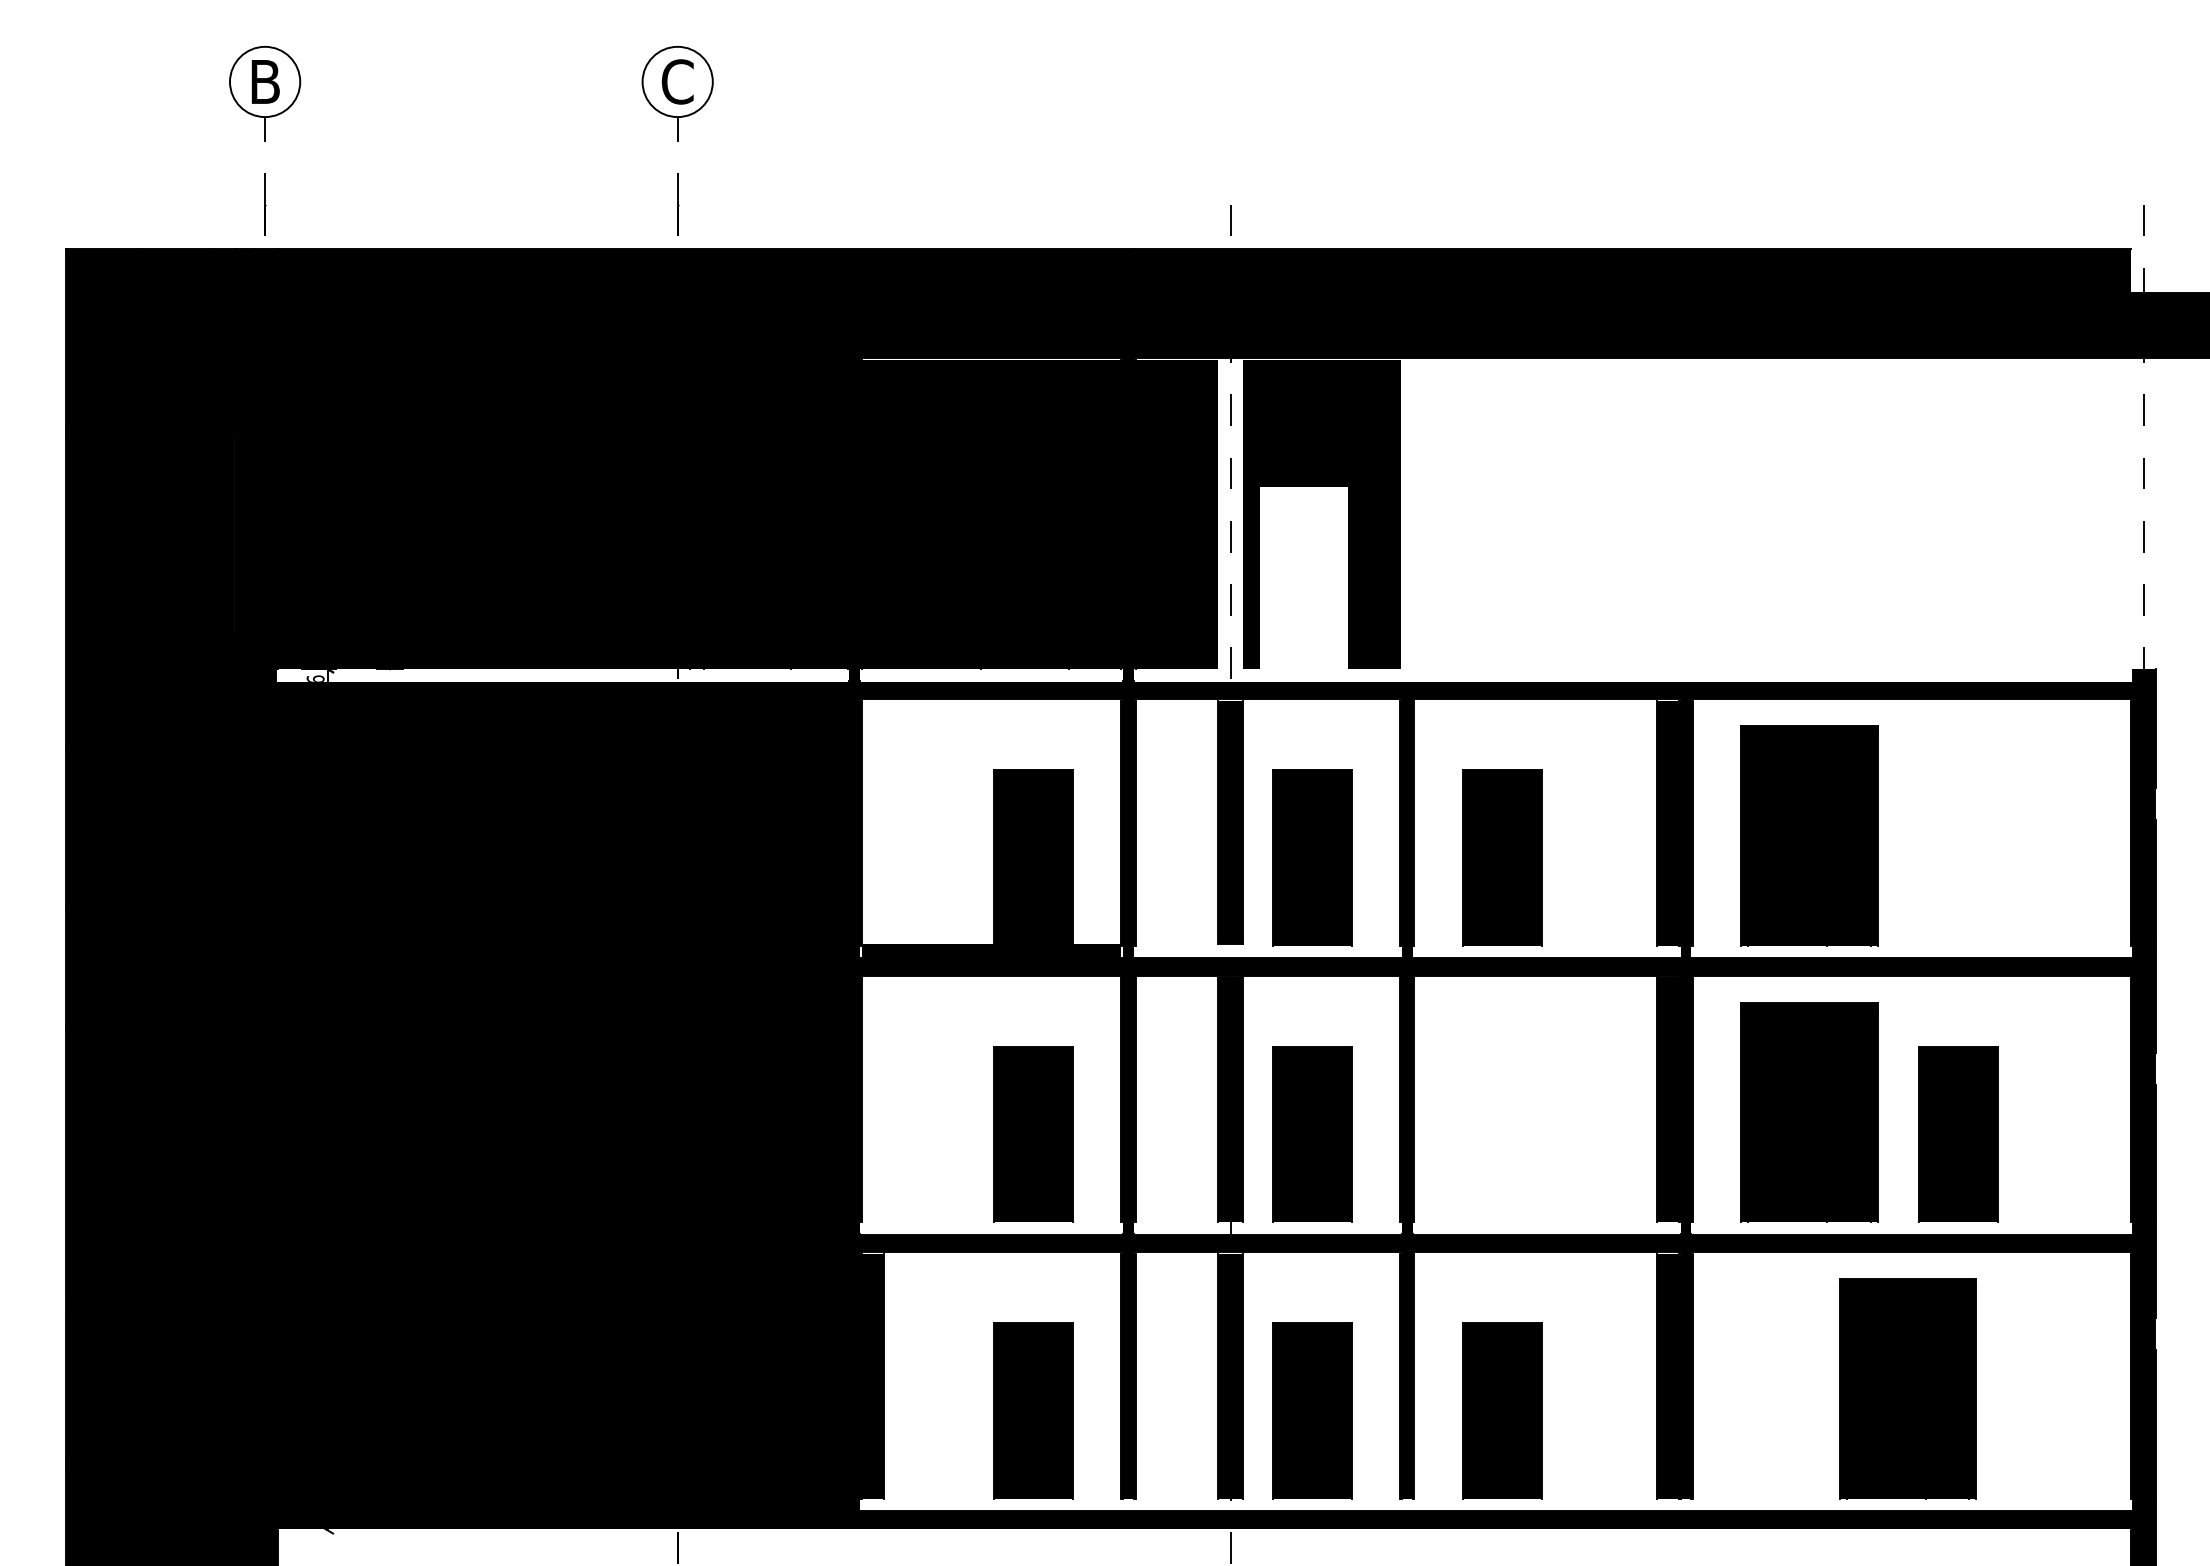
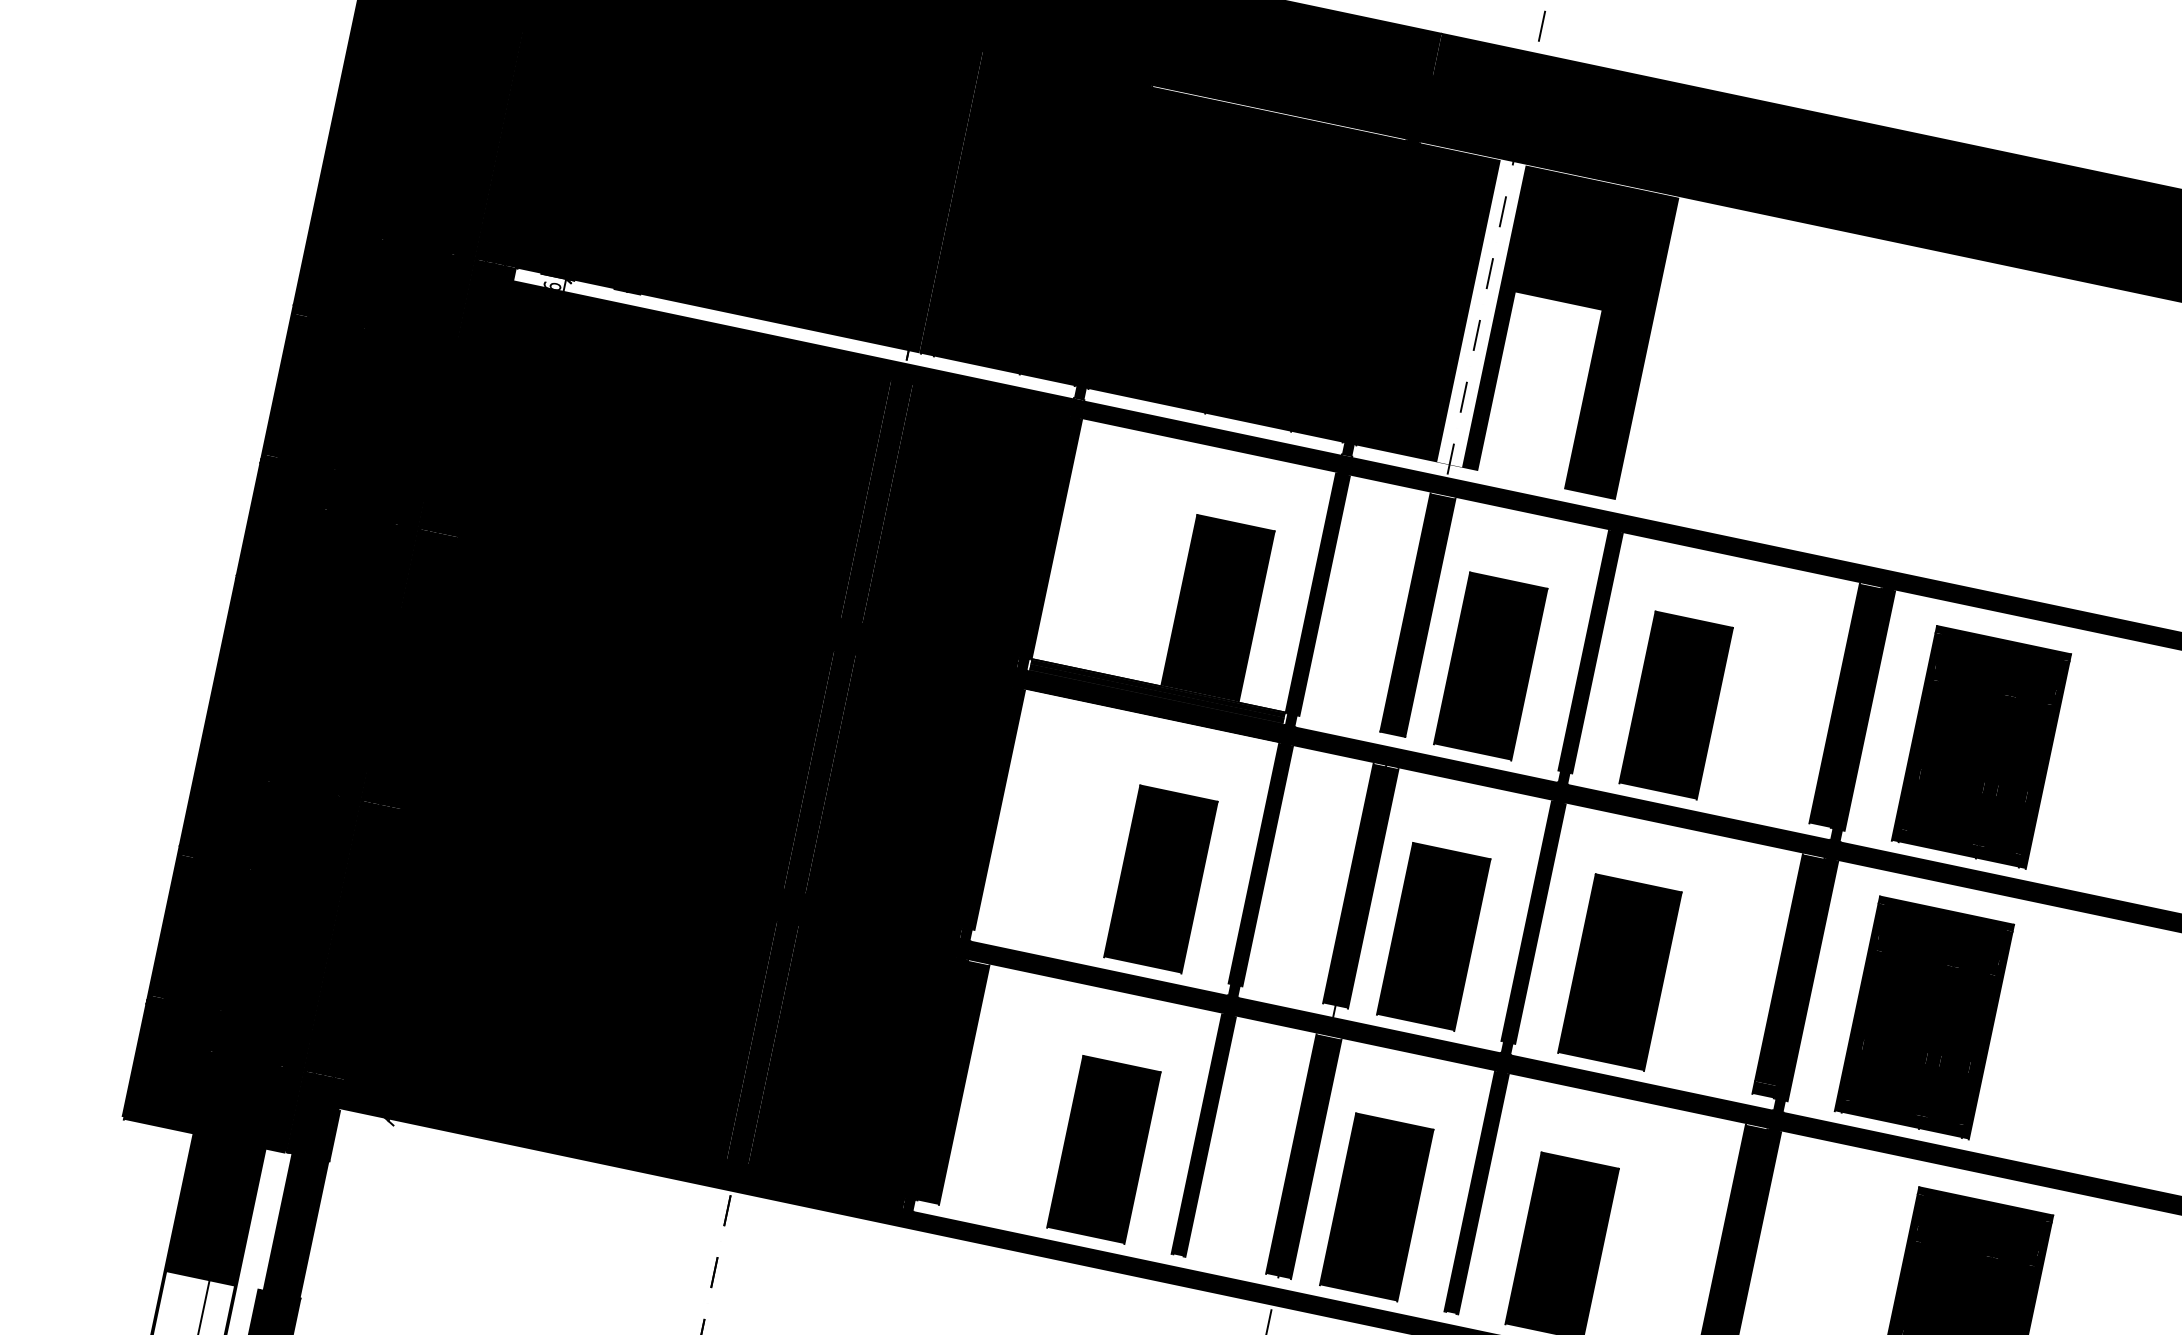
part: (1501, 1130) -> (1619, 972), added
part: (1958, 1134) -> (2065, 1070), removed

